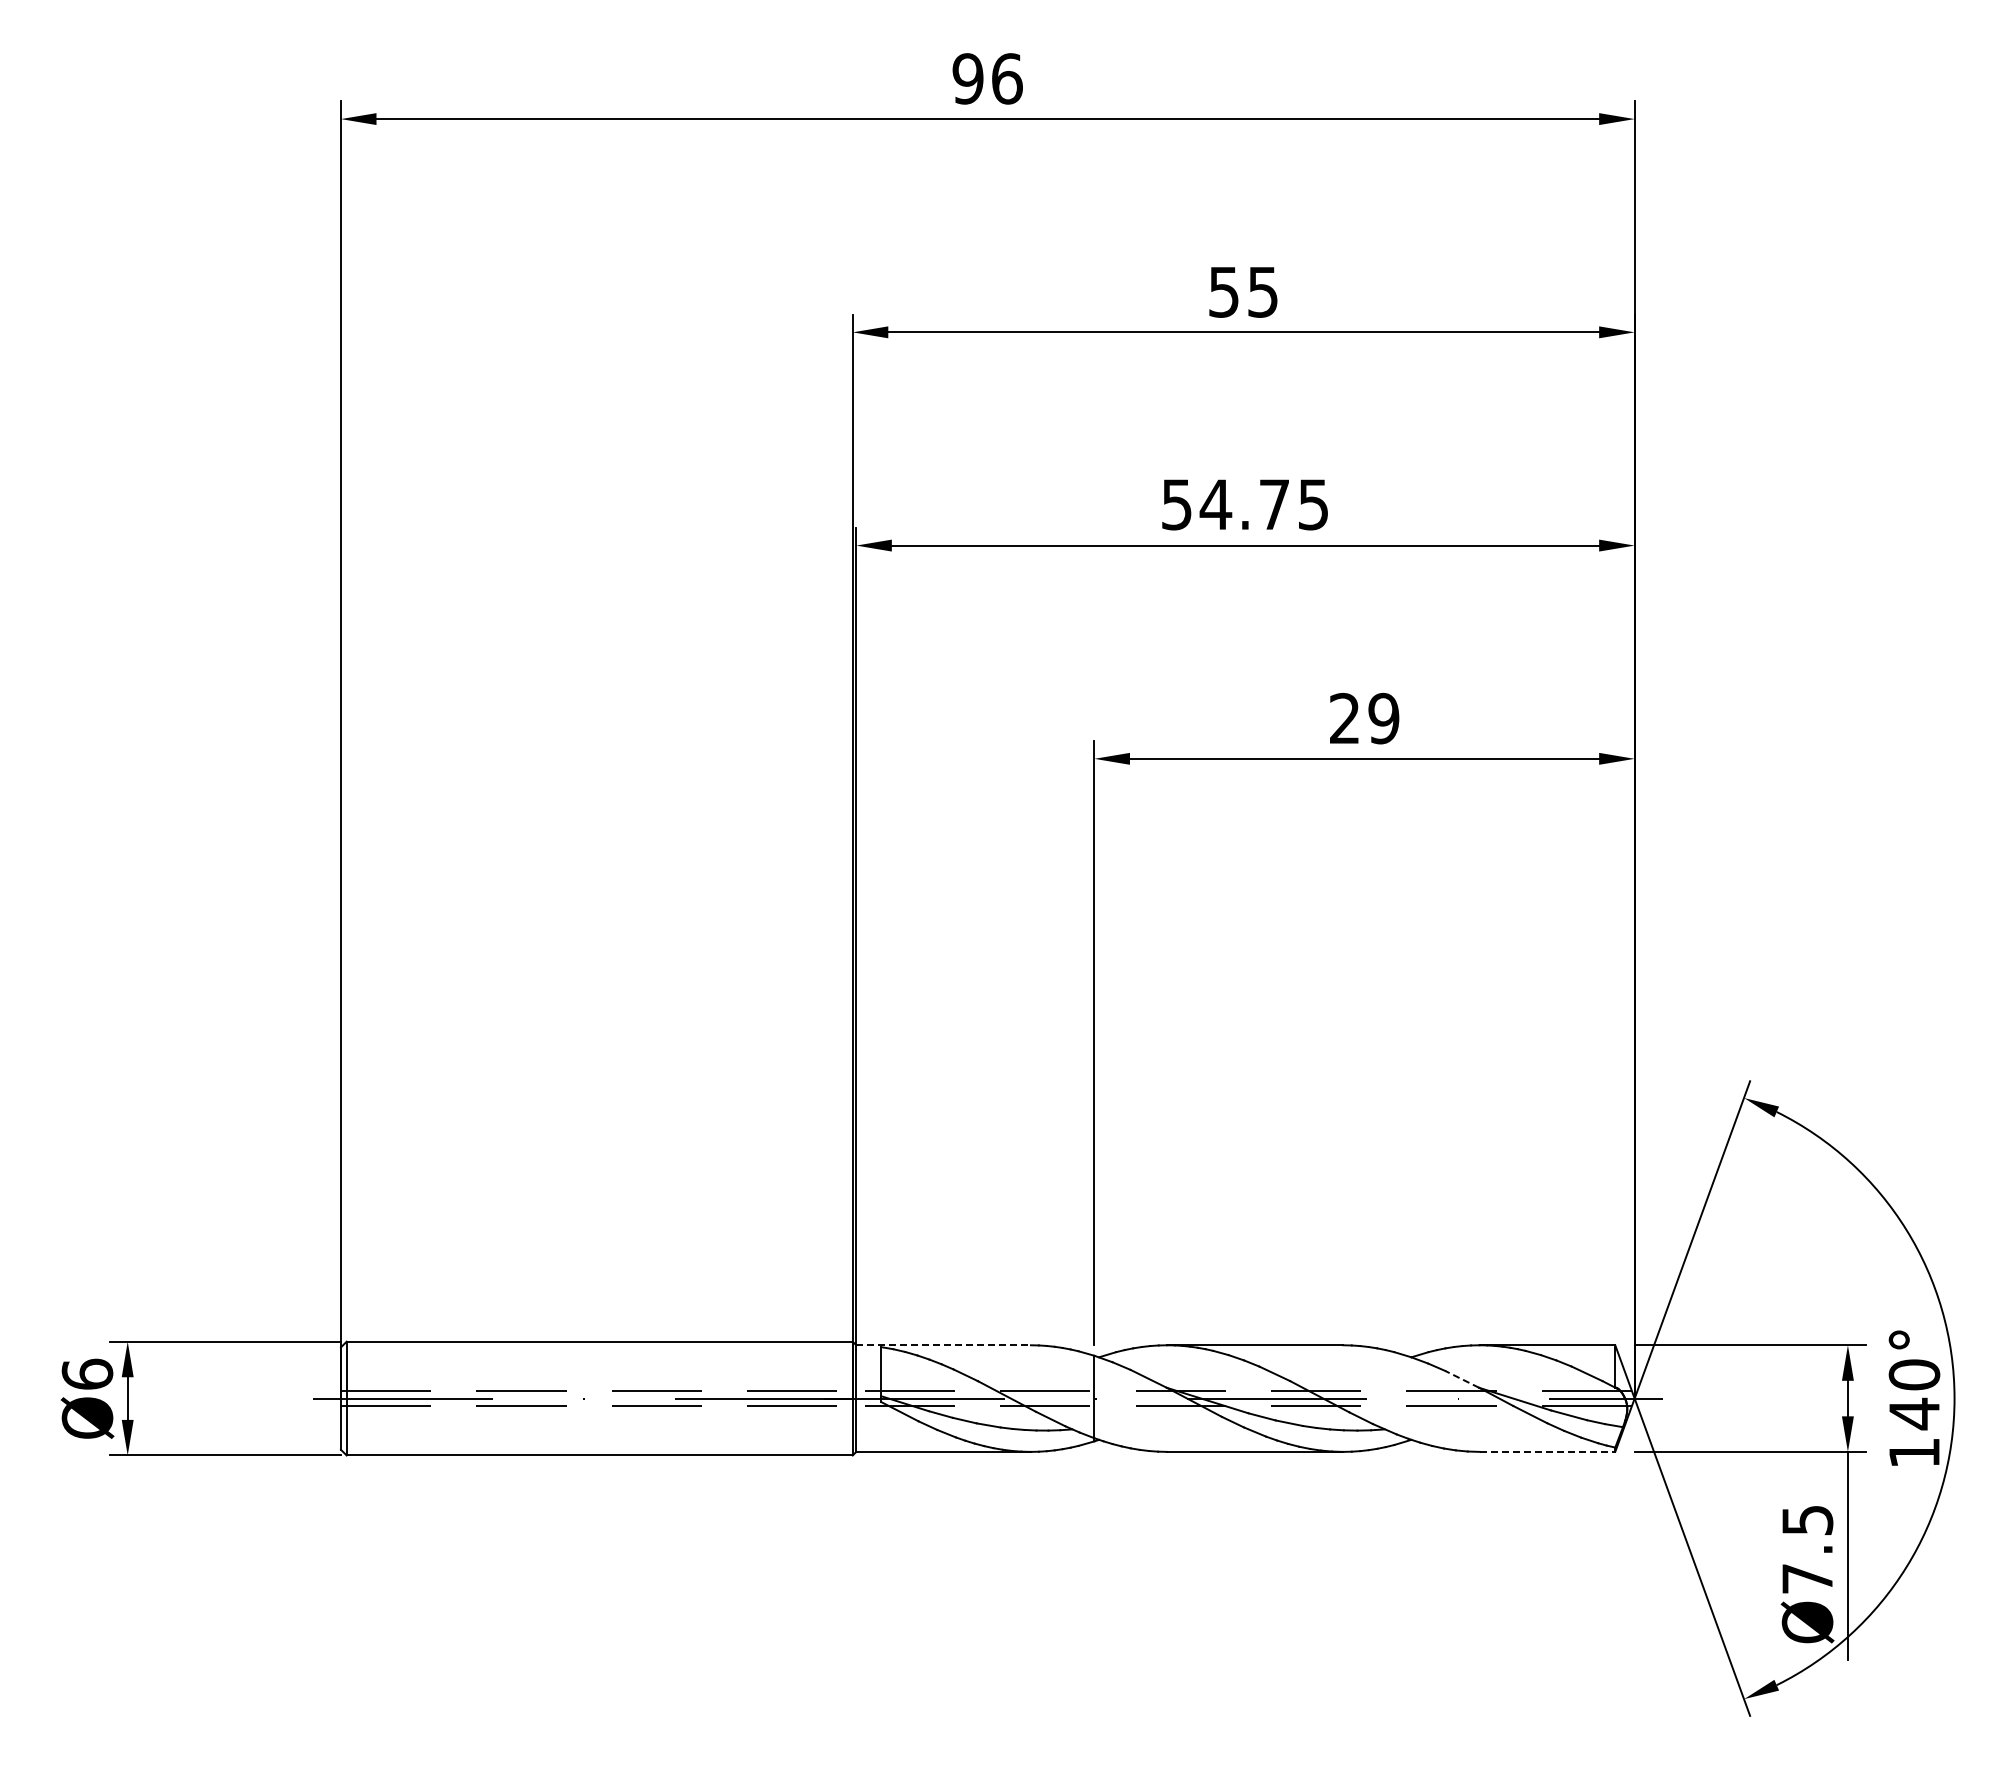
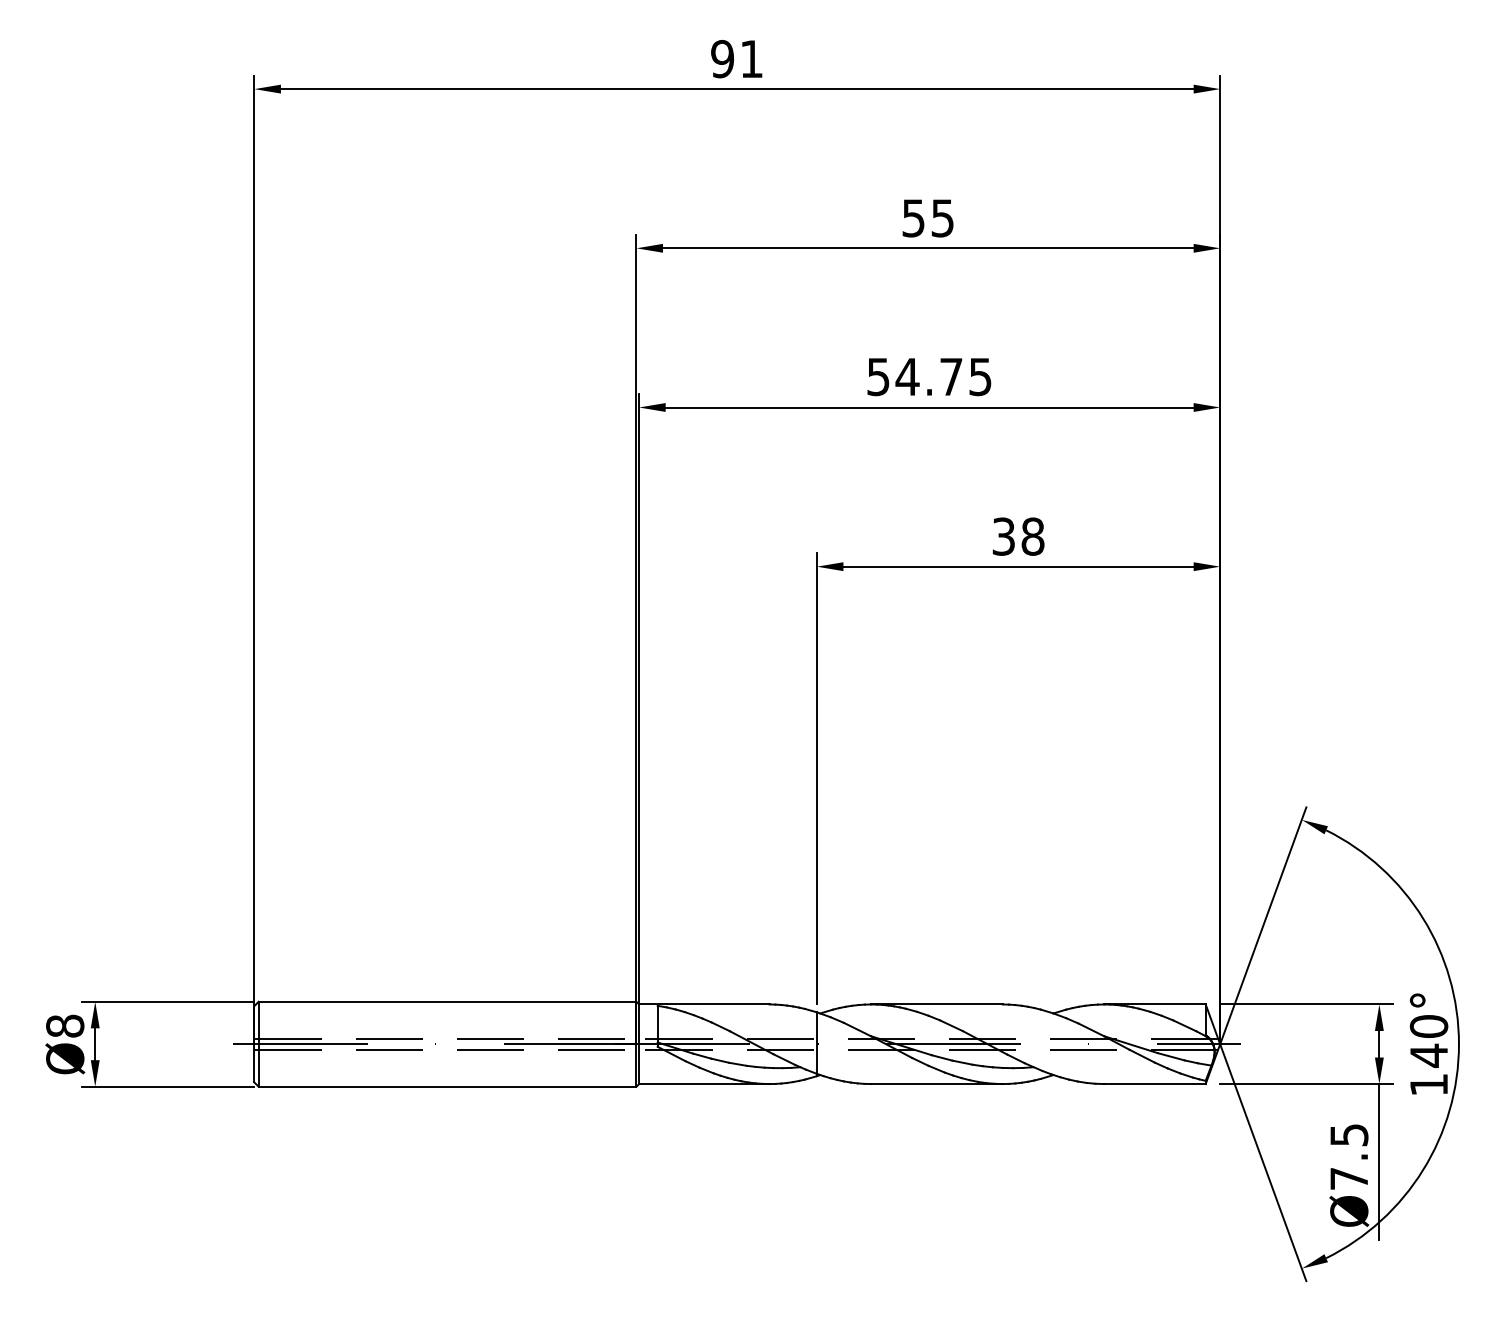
text: (1007, 78) -> (752, 58), 96 -> 91
text: (1364, 718) -> (1018, 536), 29 -> 38
line: (944, 1345) -> (704, 1004), dashed -> solid
text: (87, 1373) -> (65, 1025), Ø6 -> Ø8
line: (1462, 1379) -> (1091, 1030), dashed -> solid
line: (1547, 1451) -> (1155, 1083), dashed -> solid

